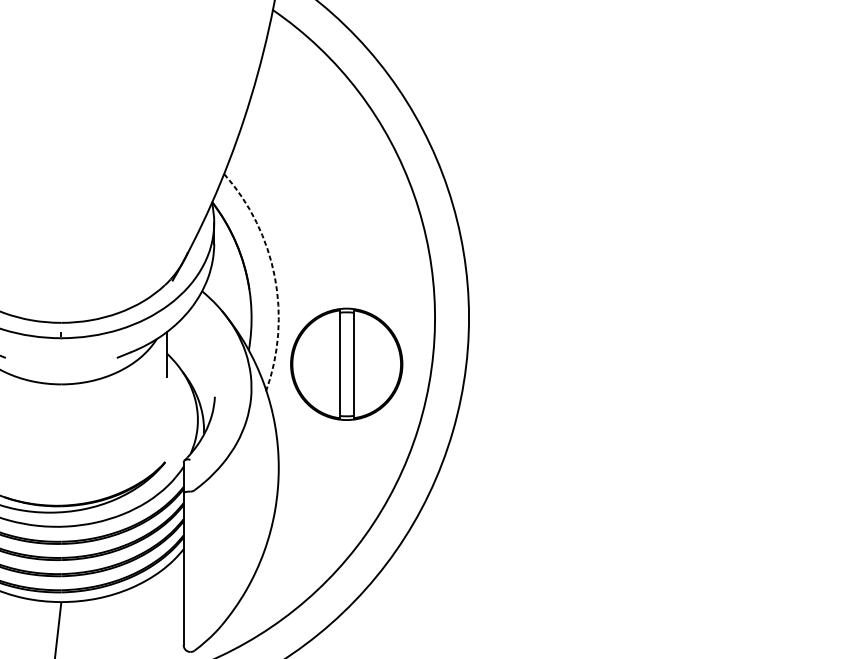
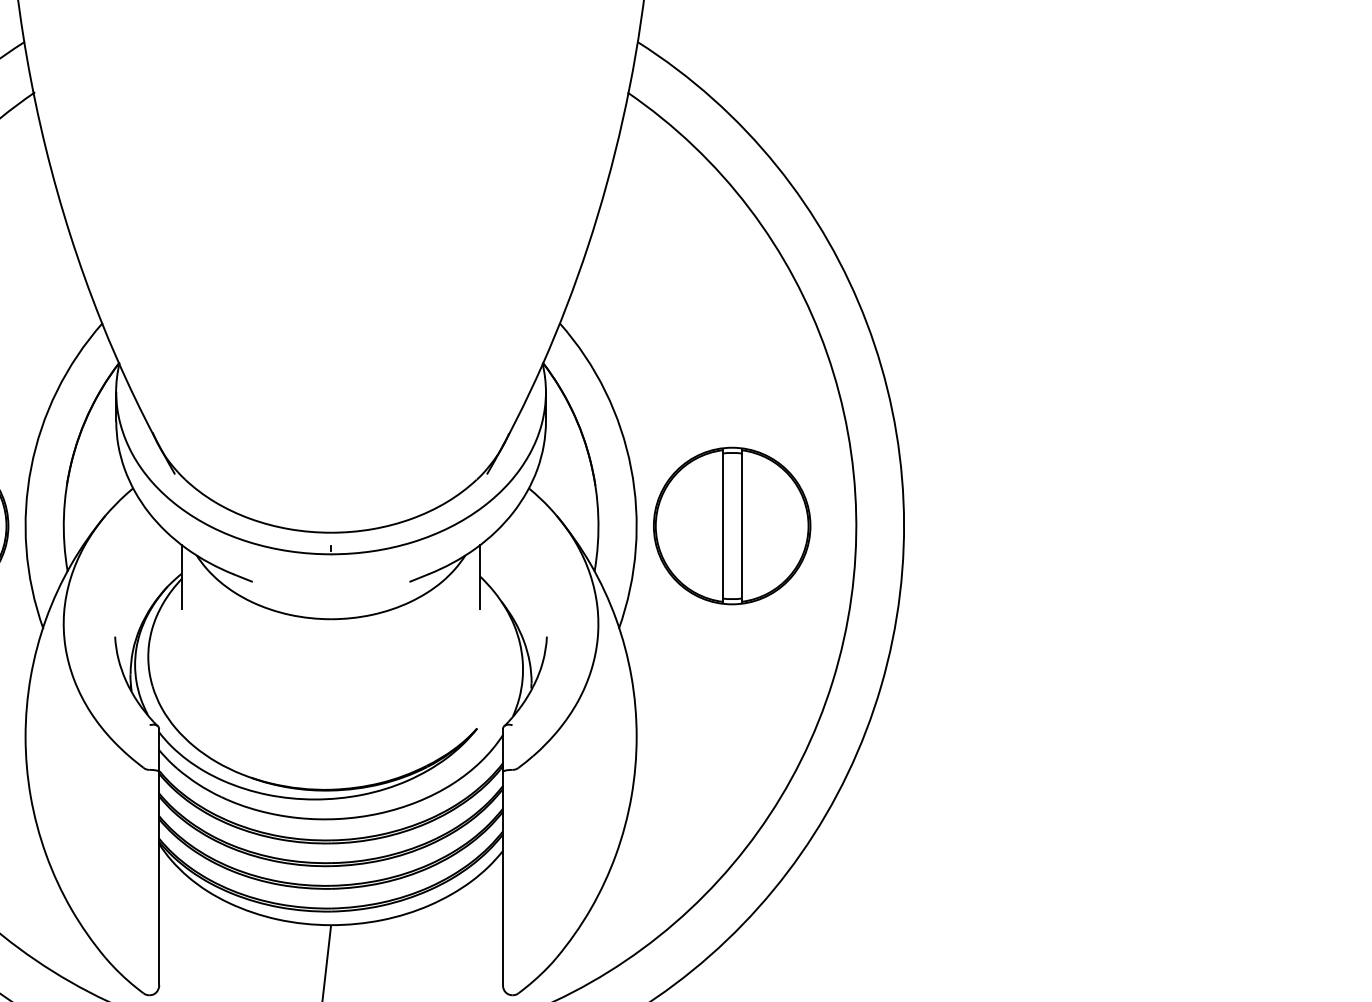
arc: (275, 277) -> (631, 468), dashed -> solid
part: (346, 363) -> (732, 525), moved

